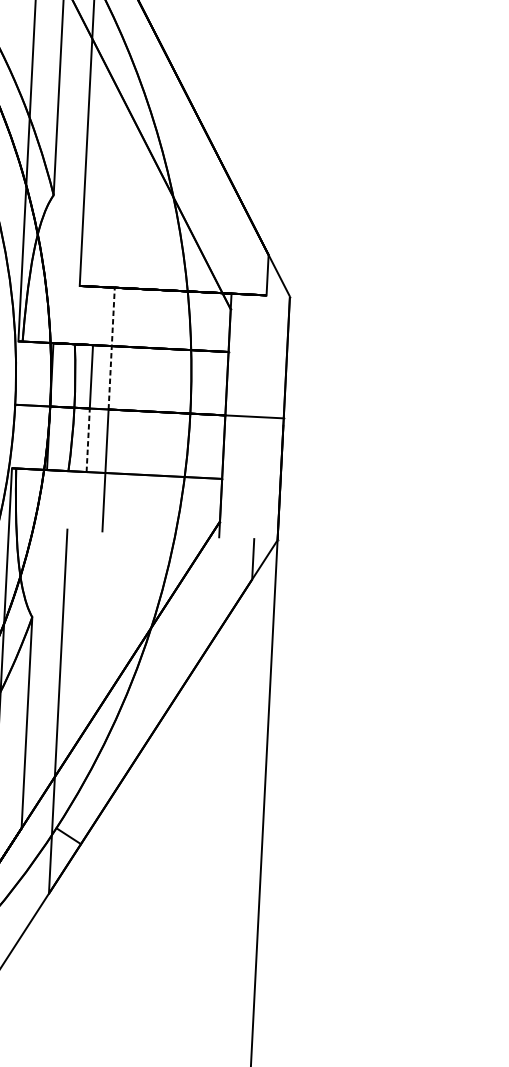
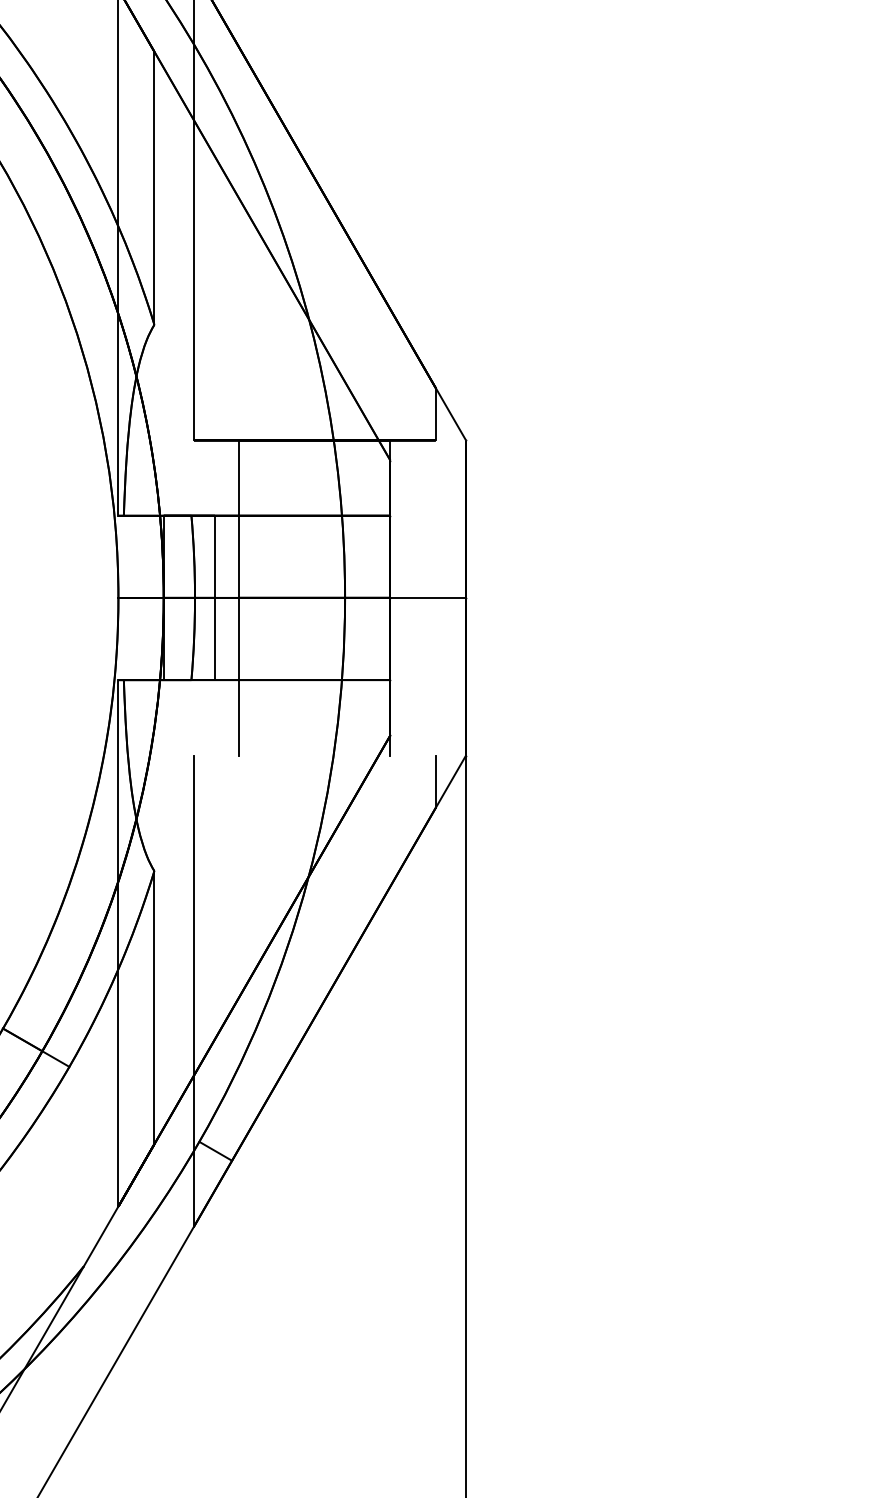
line: (111, 348) -> (239, 519), dashed -> solid
line: (87, 439) -> (214, 638), dashed -> solid

